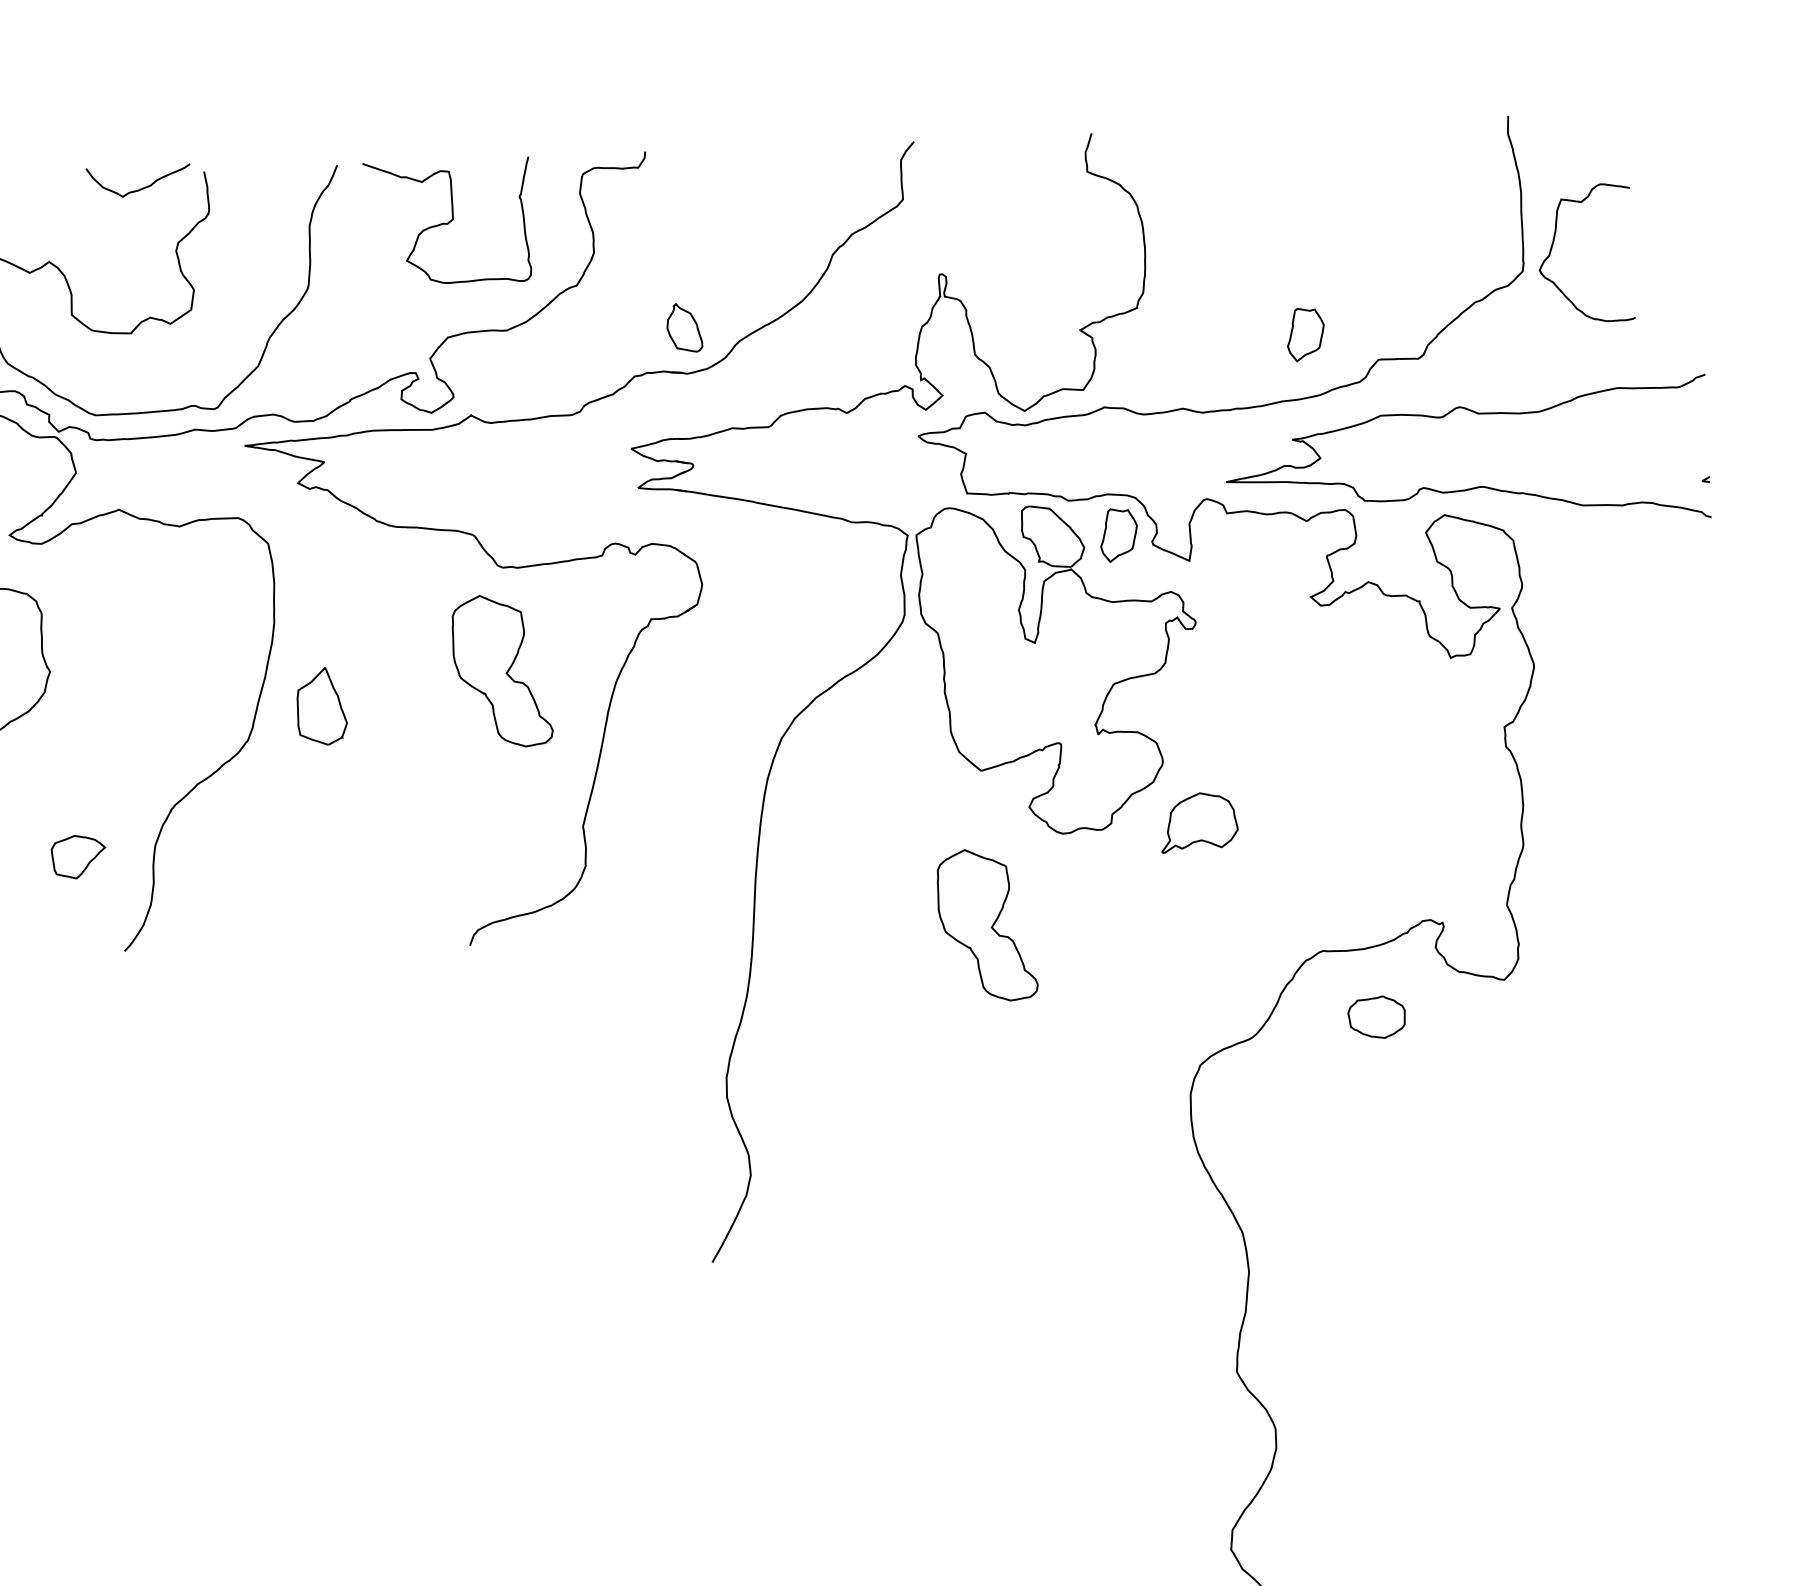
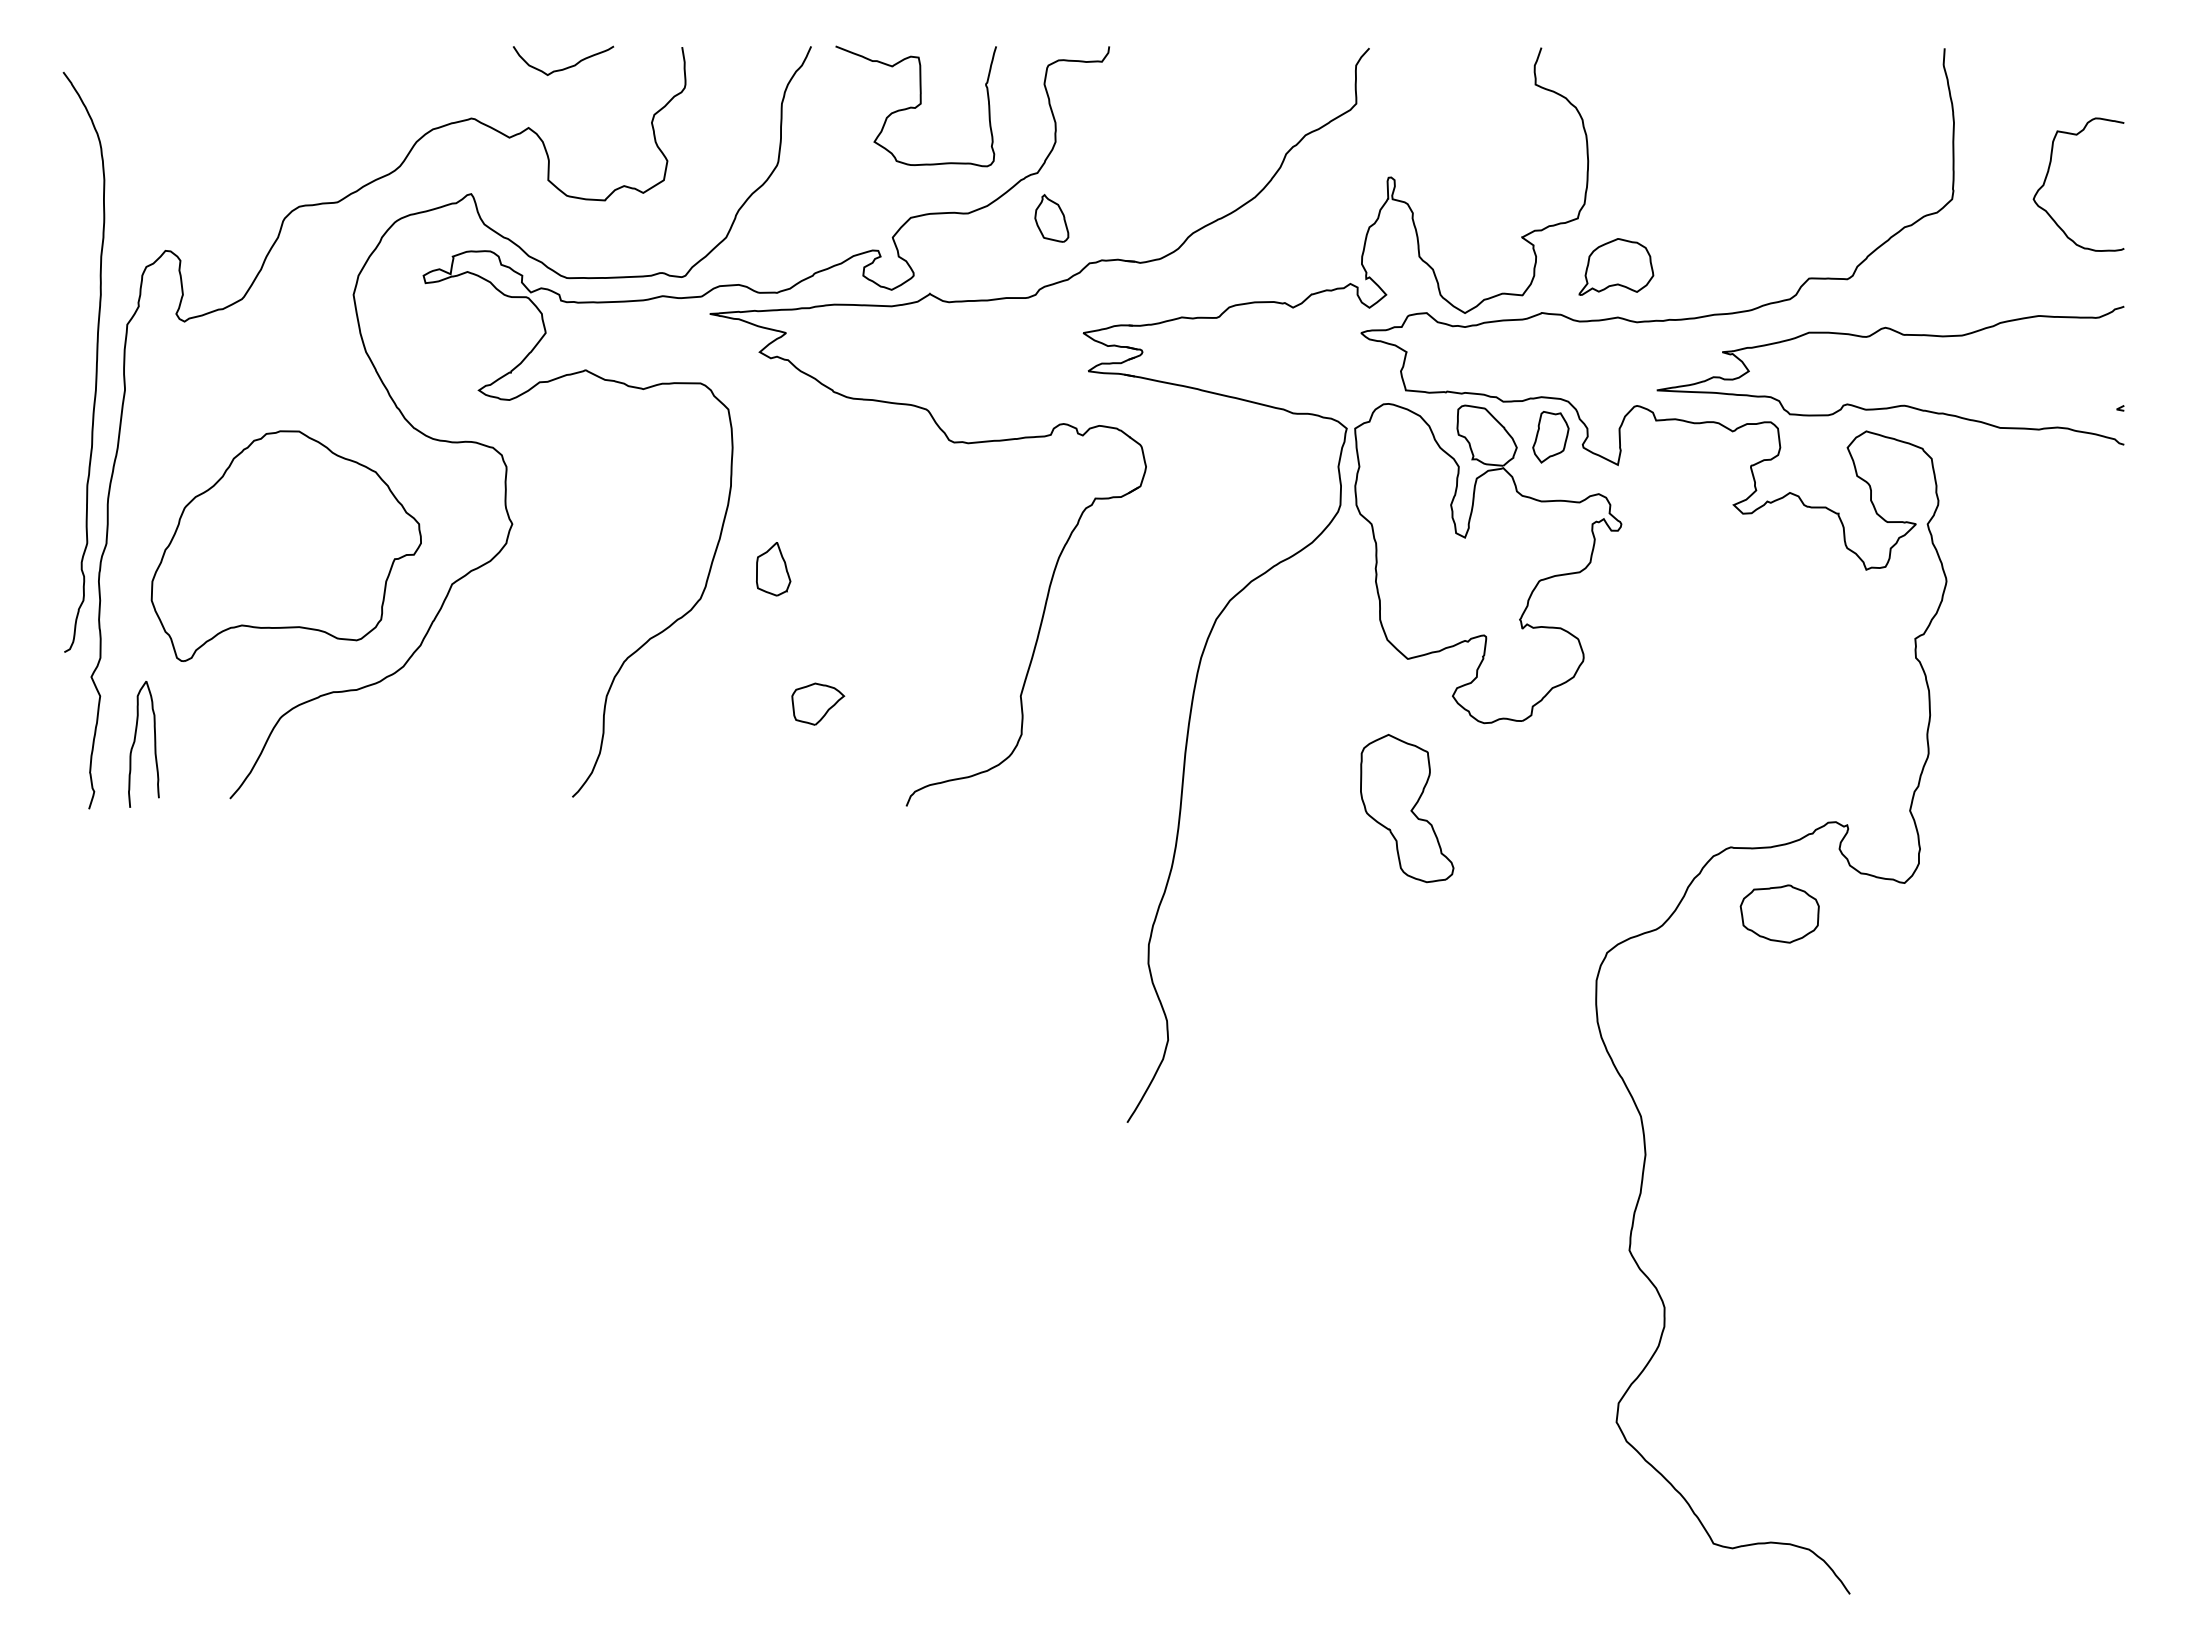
curve: (140, 188) -> (565, 67), moved
curve: (1554, 241) -> (2049, 171), moved
part: (684, 327) -> (1051, 218), moved
part: (1305, 334) -> (1739, 251), removed
part: (502, 671) -> (949, 542), removed
part: (321, 707) -> (773, 569), size x0.71
part: (1199, 821) -> (1616, 266), moved
part: (79, 856) -> (818, 703), moved
part: (1376, 1016) -> (1779, 913), size x1.43

